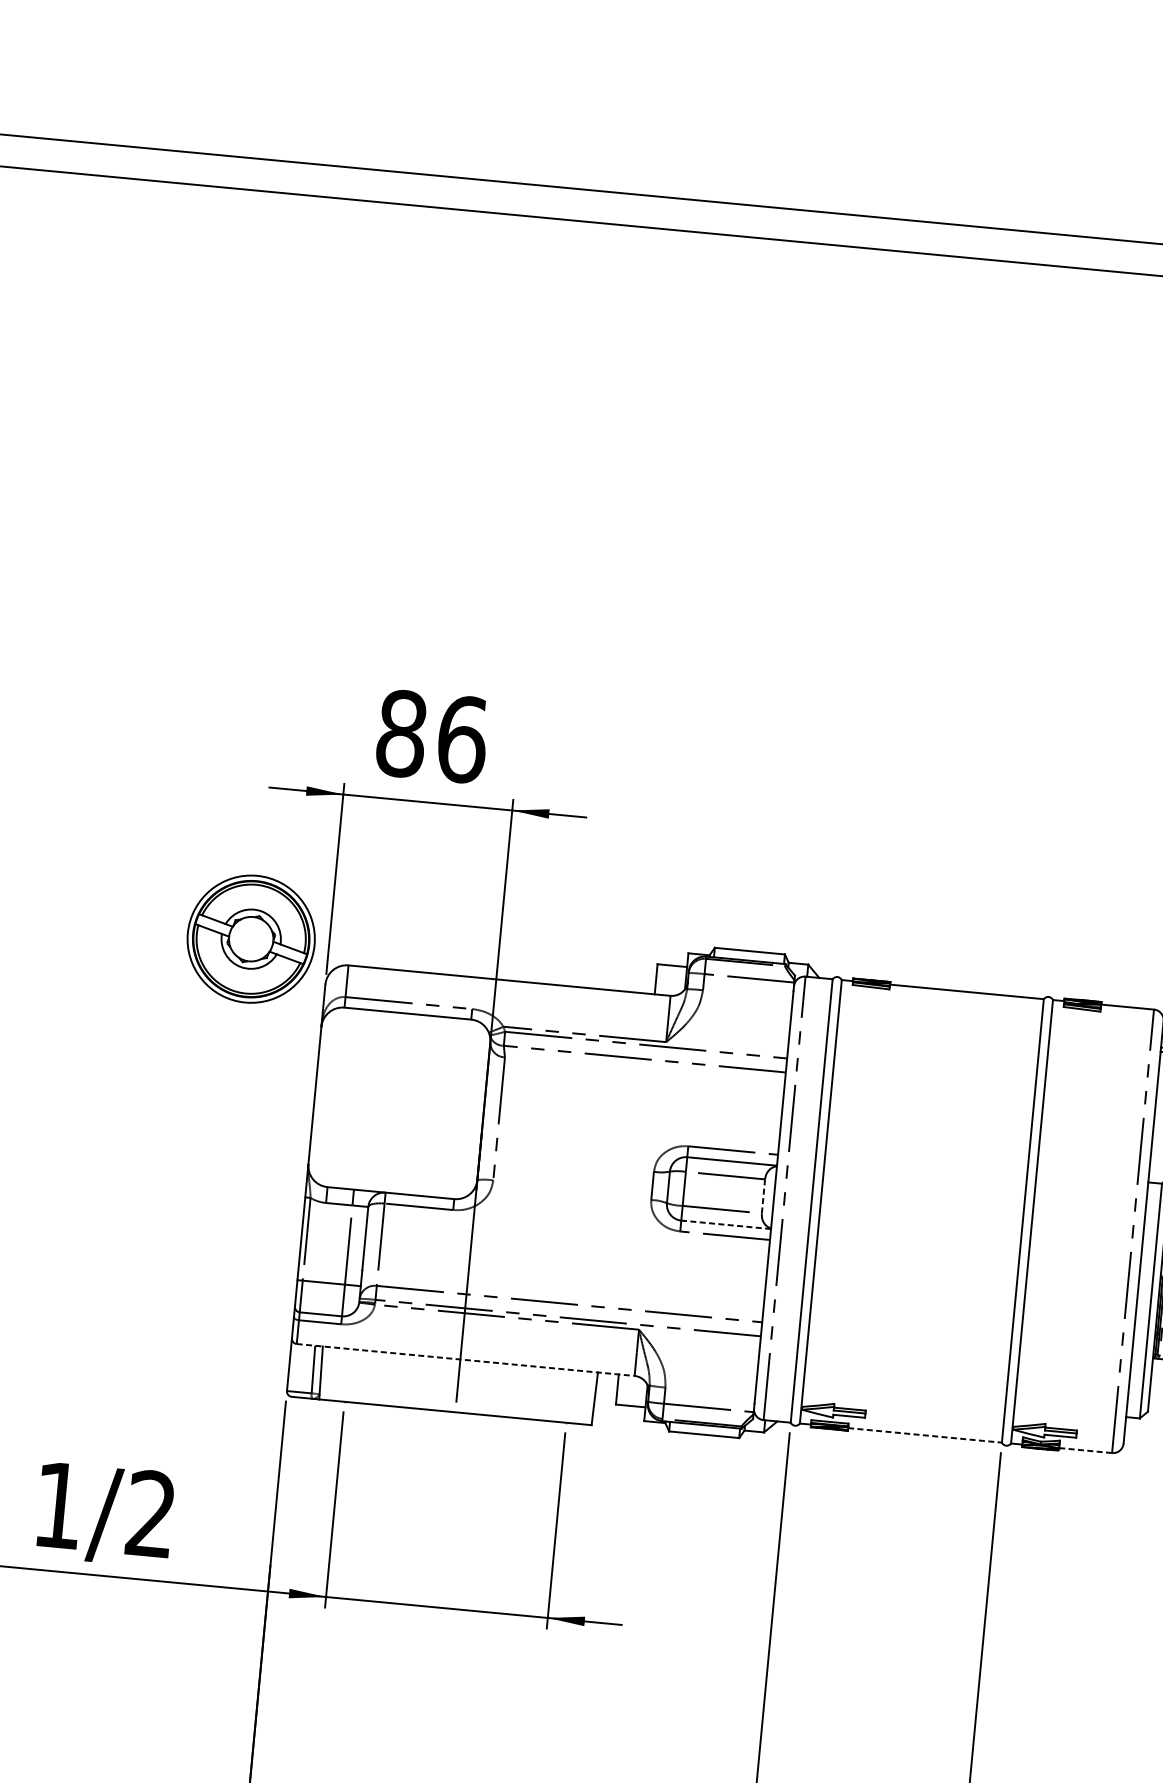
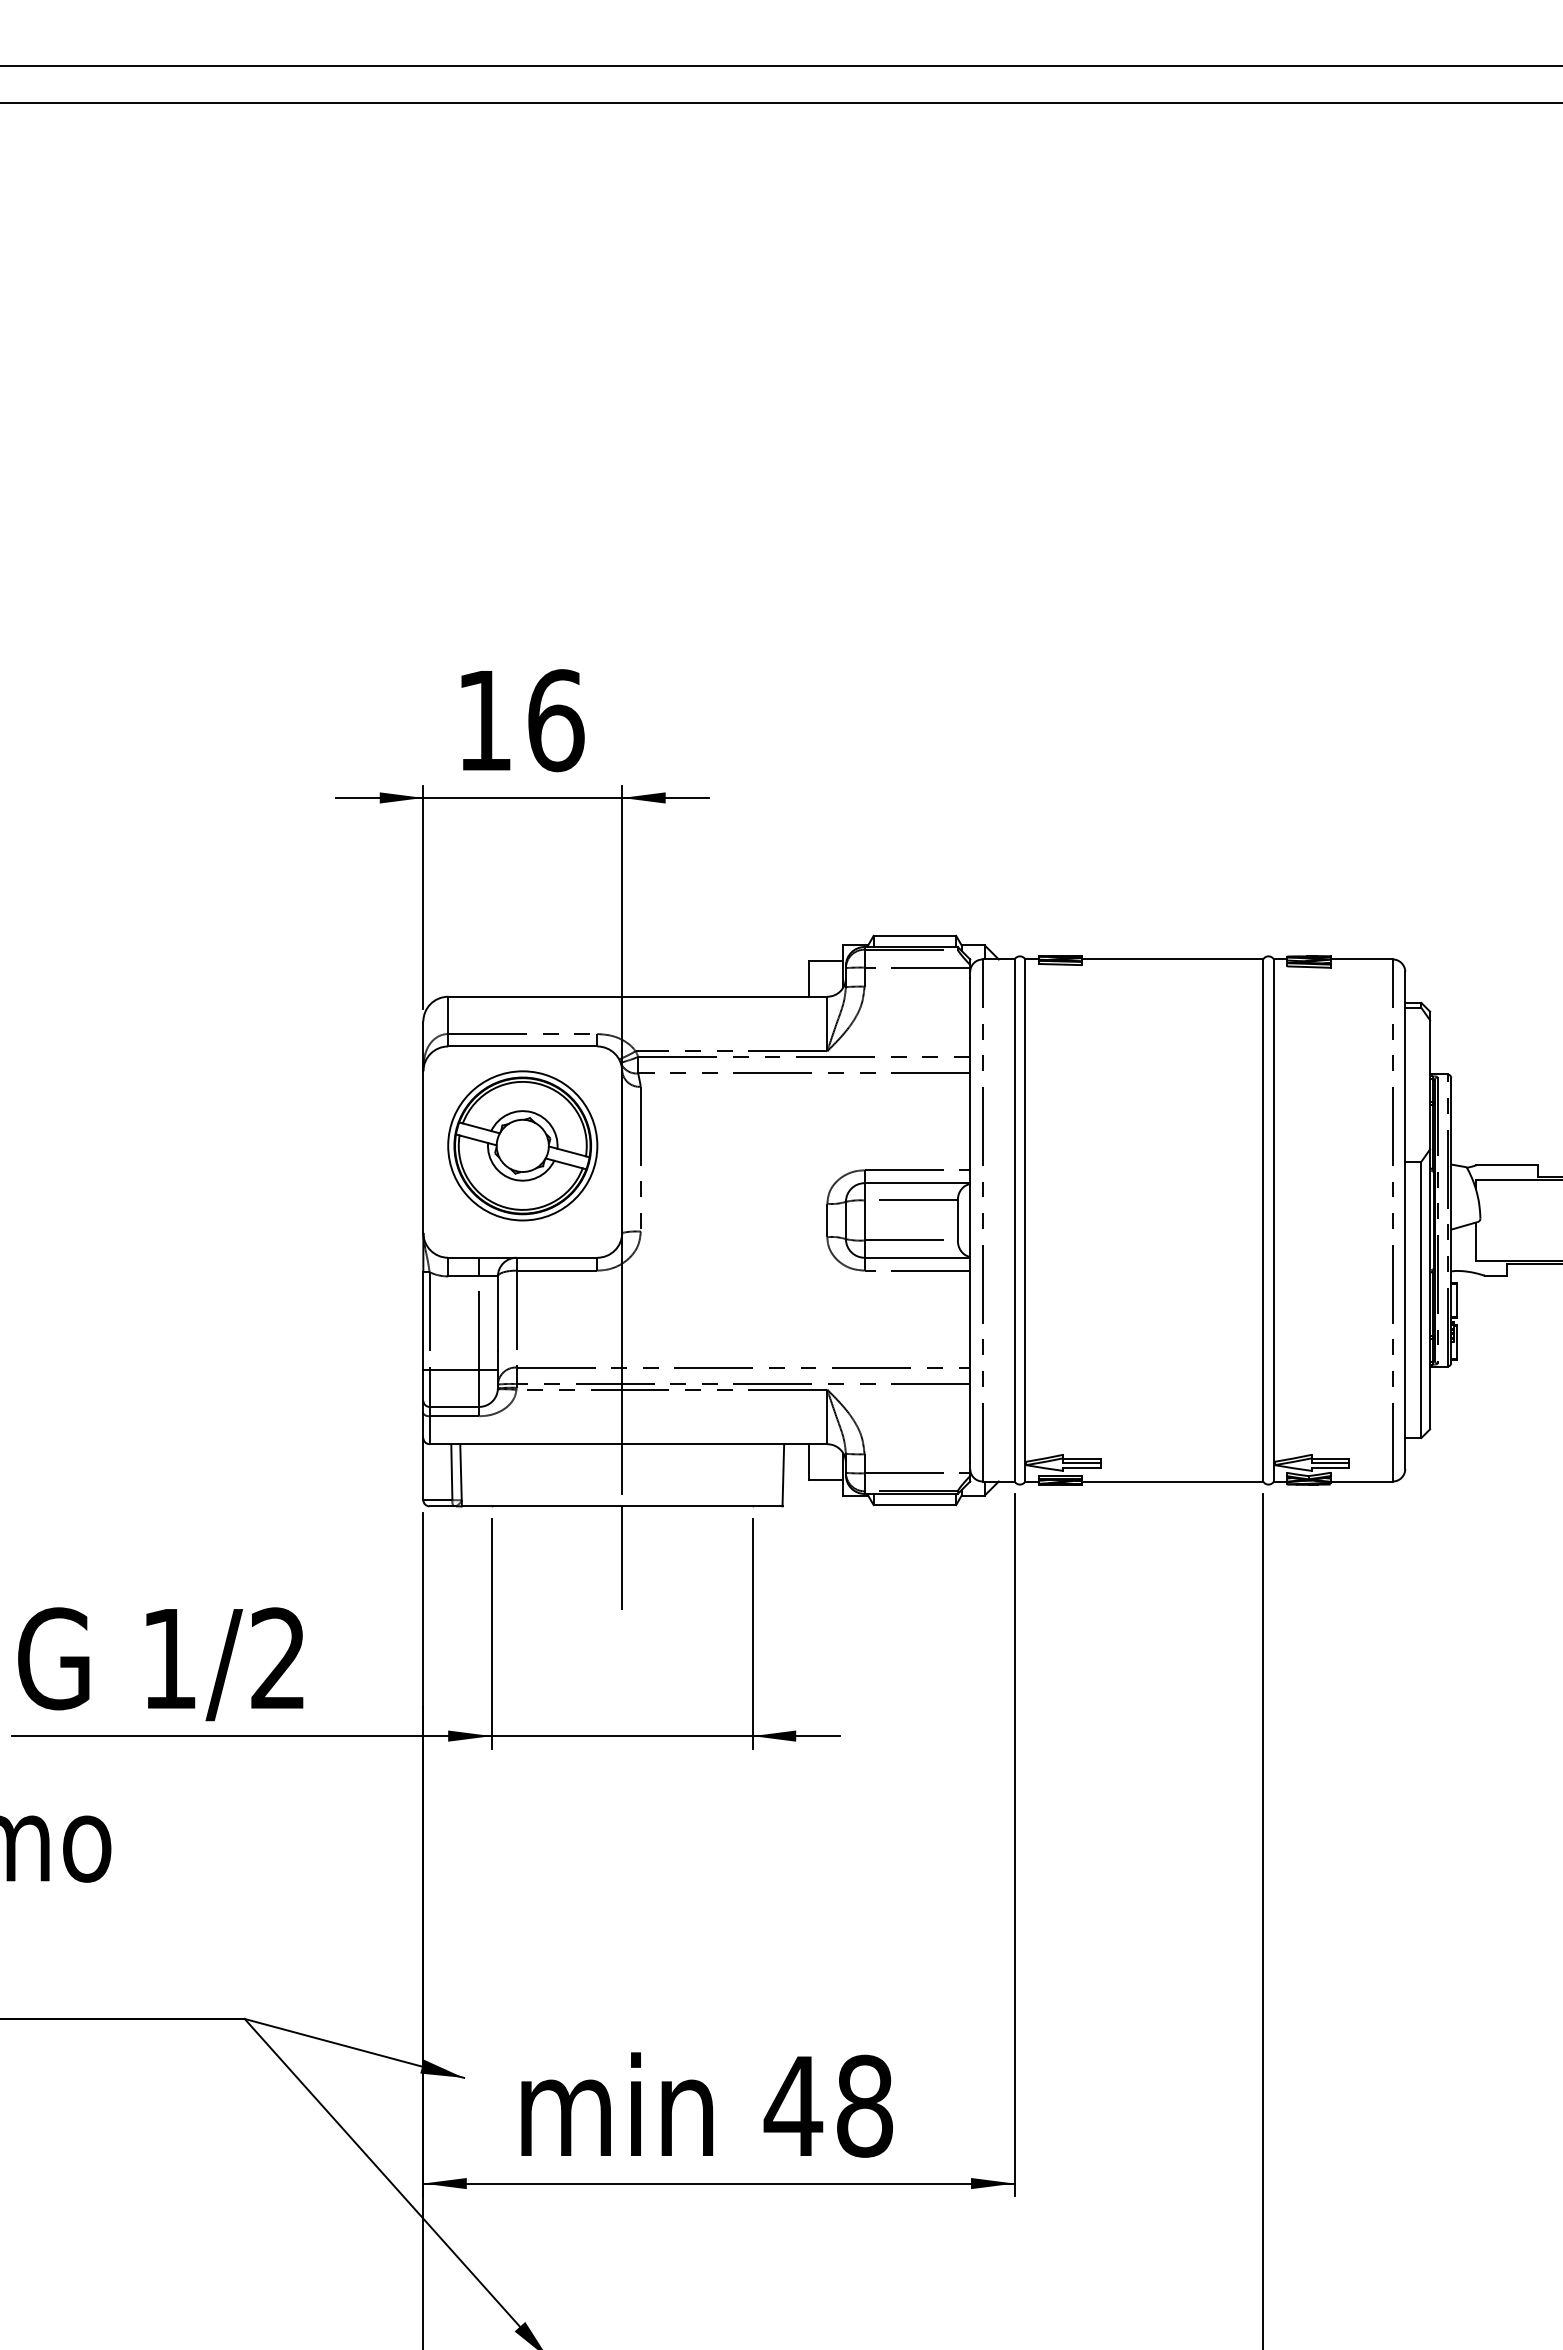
text: (401, 733) -> (484, 720), 86 -> 16
part: (251, 938) -> (522, 1145), moved
line: (763, 1196) -> (957, 1220), dashed -> solid
line: (726, 1224) -> (917, 1257), dashed -> solid
line: (465, 1360) -> (628, 1444), dashed -> solid
line: (924, 1435) -> (1172, 1481), dashed -> solid
line: (1086, 1450) -> (1362, 1481), dashed -> solid
line: (451, 1455) -> (622, 1557), added

